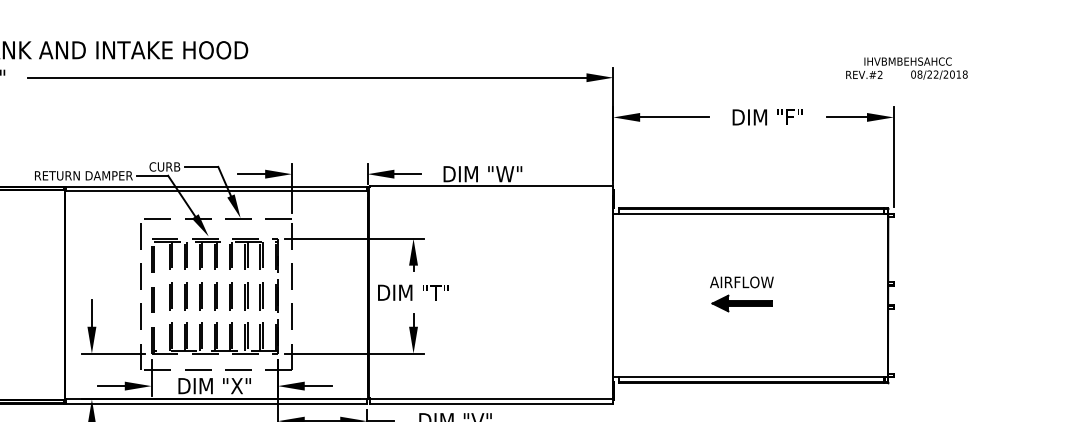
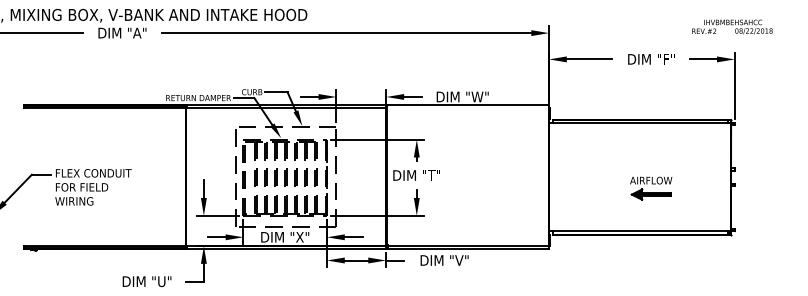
text: (907, 67) -> (732, 26), moved
part: (742, 294) -> (651, 188), moved

